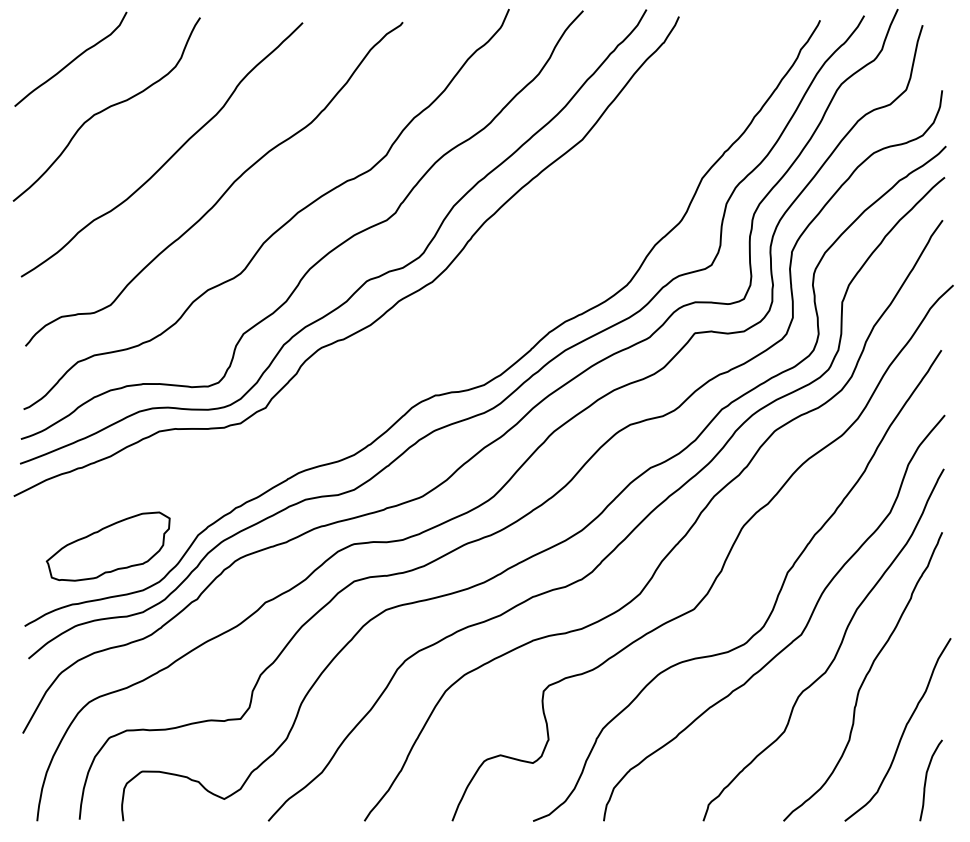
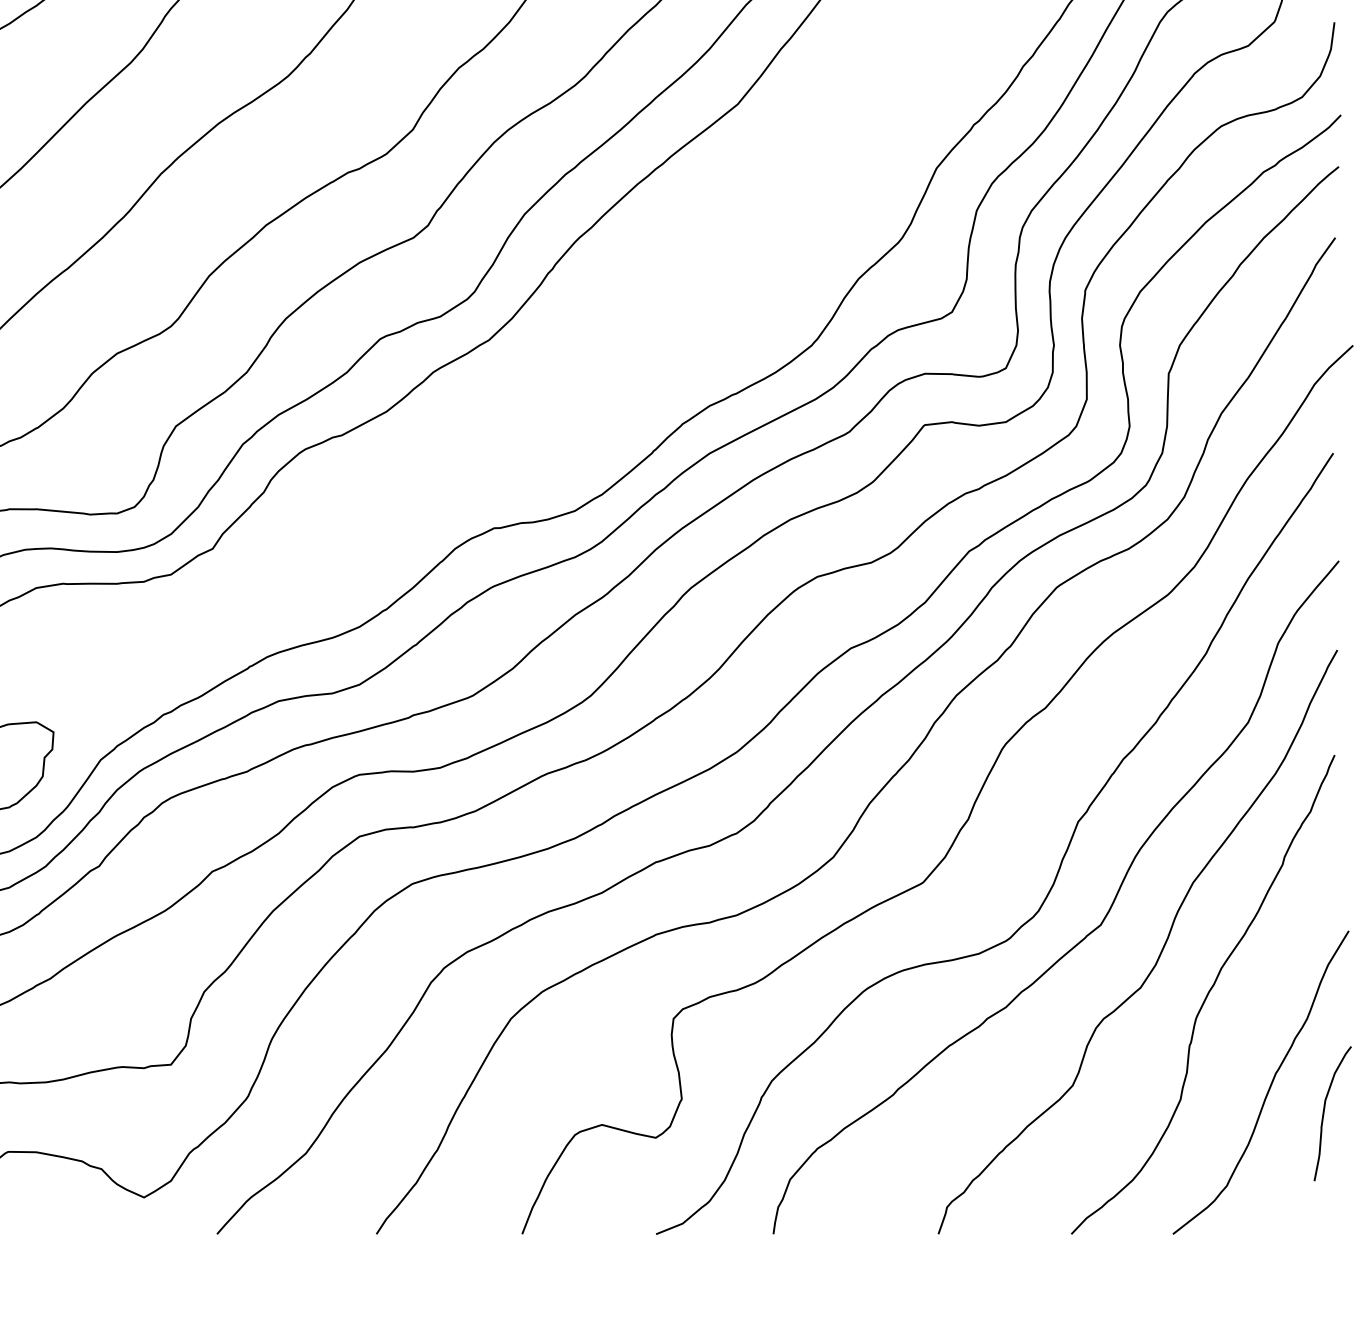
curve: (926, 780) -> (1324, 1113), moved

